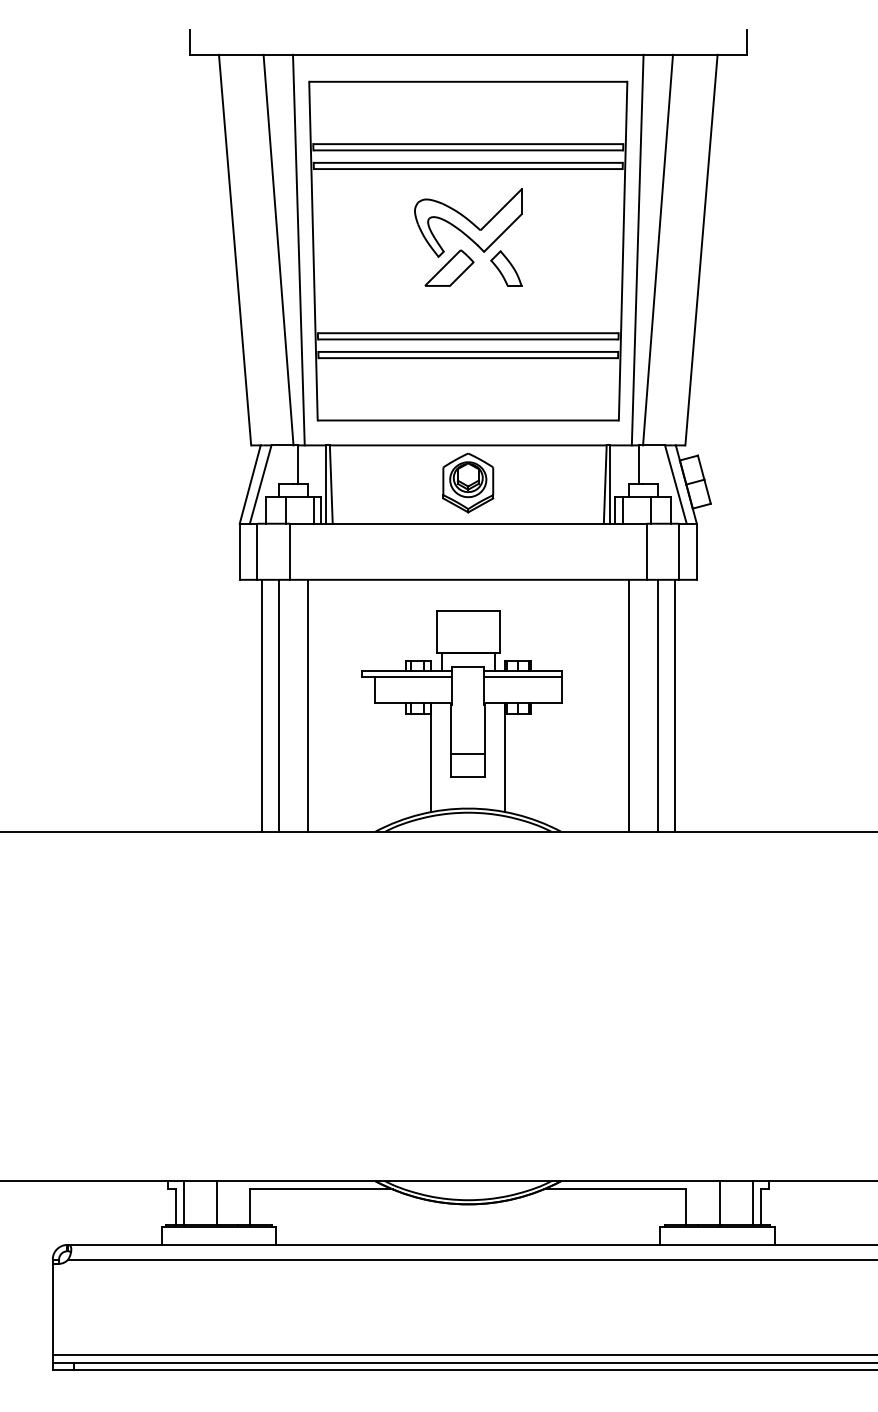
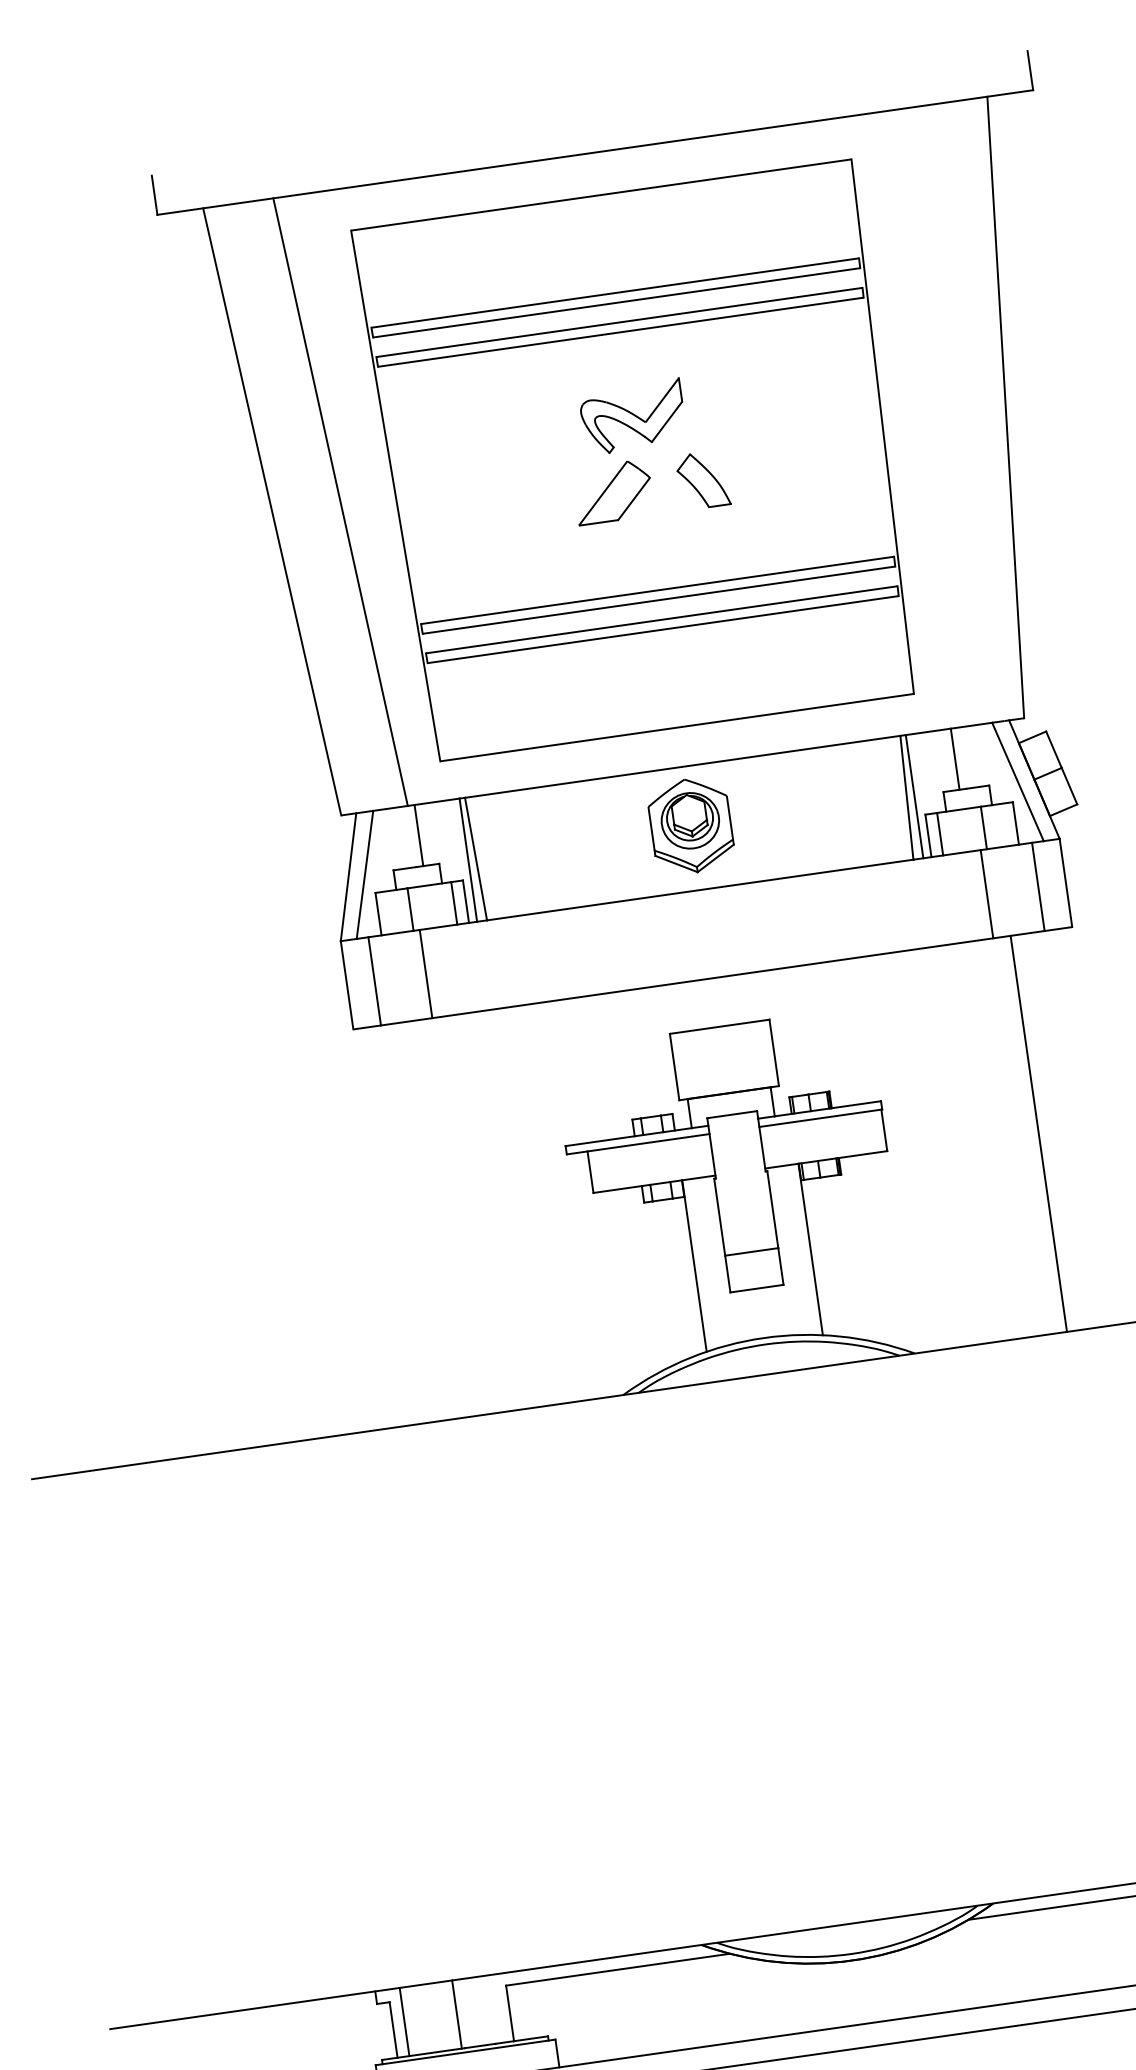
part: (468, 222) -> (633, 416), size x0.6
line: (298, 249) -> (371, 496), removed
line: (637, 249) -> (904, 420), removed
line: (658, 249) -> (938, 416), removed
line: (261, 705) -> (415, 1222), removed
line: (278, 705) -> (442, 1218), removed
line: (307, 705) -> (488, 1211), removed
line: (628, 705) -> (992, 1140), removed
line: (675, 705) -> (1066, 1129), removed

